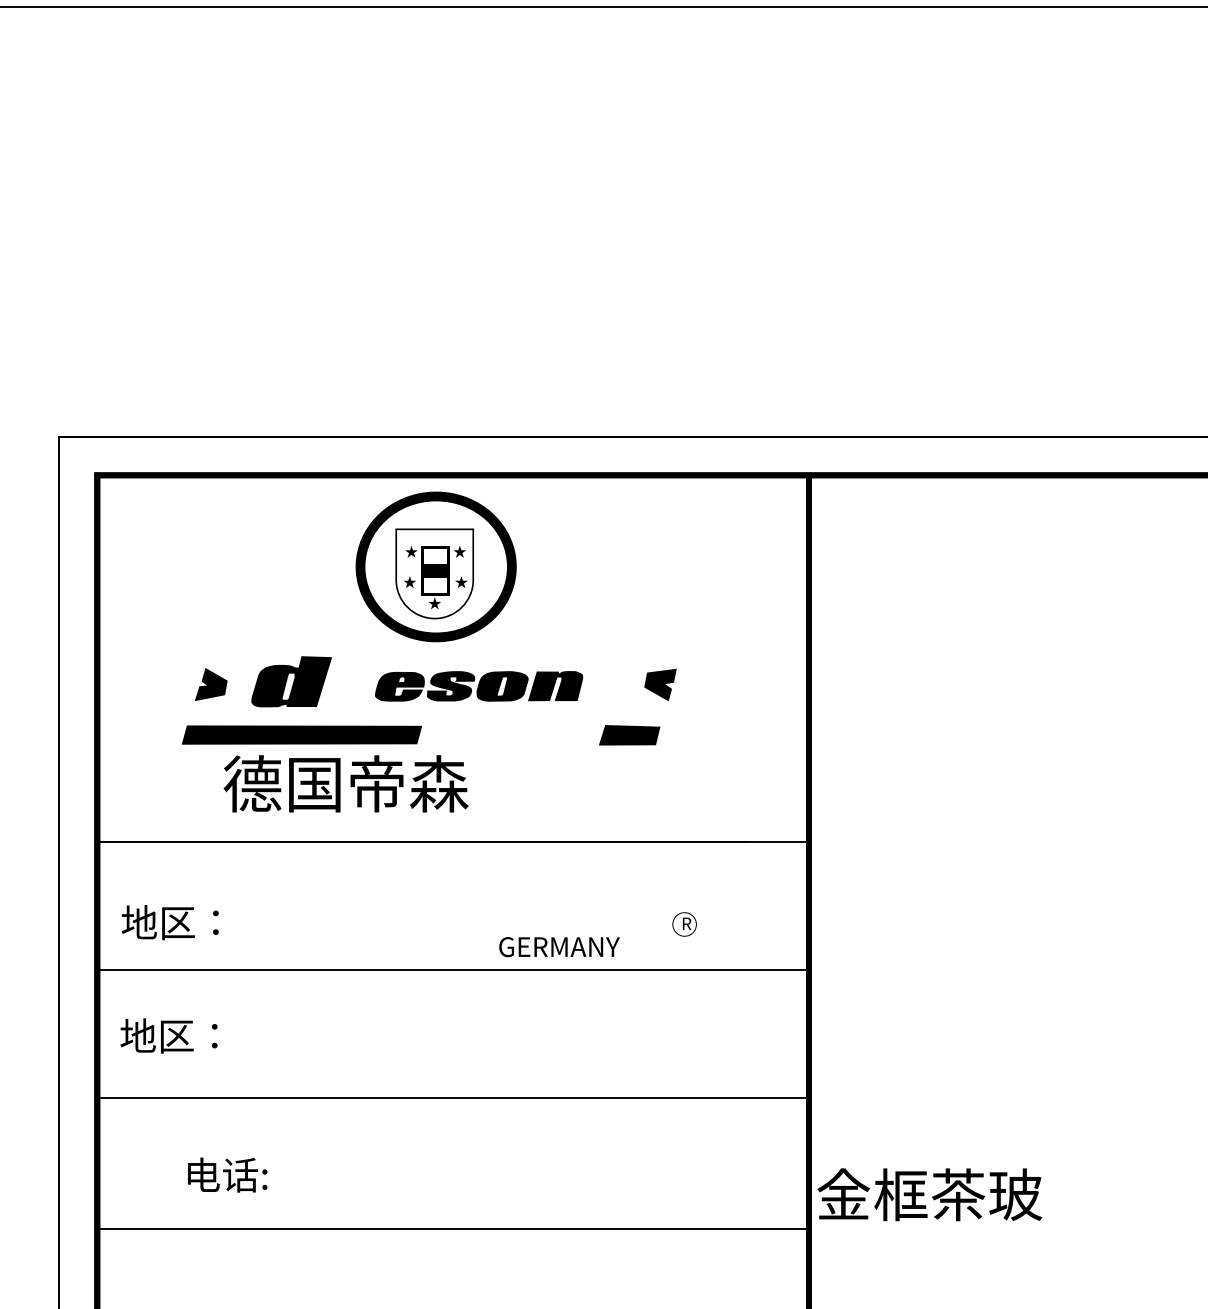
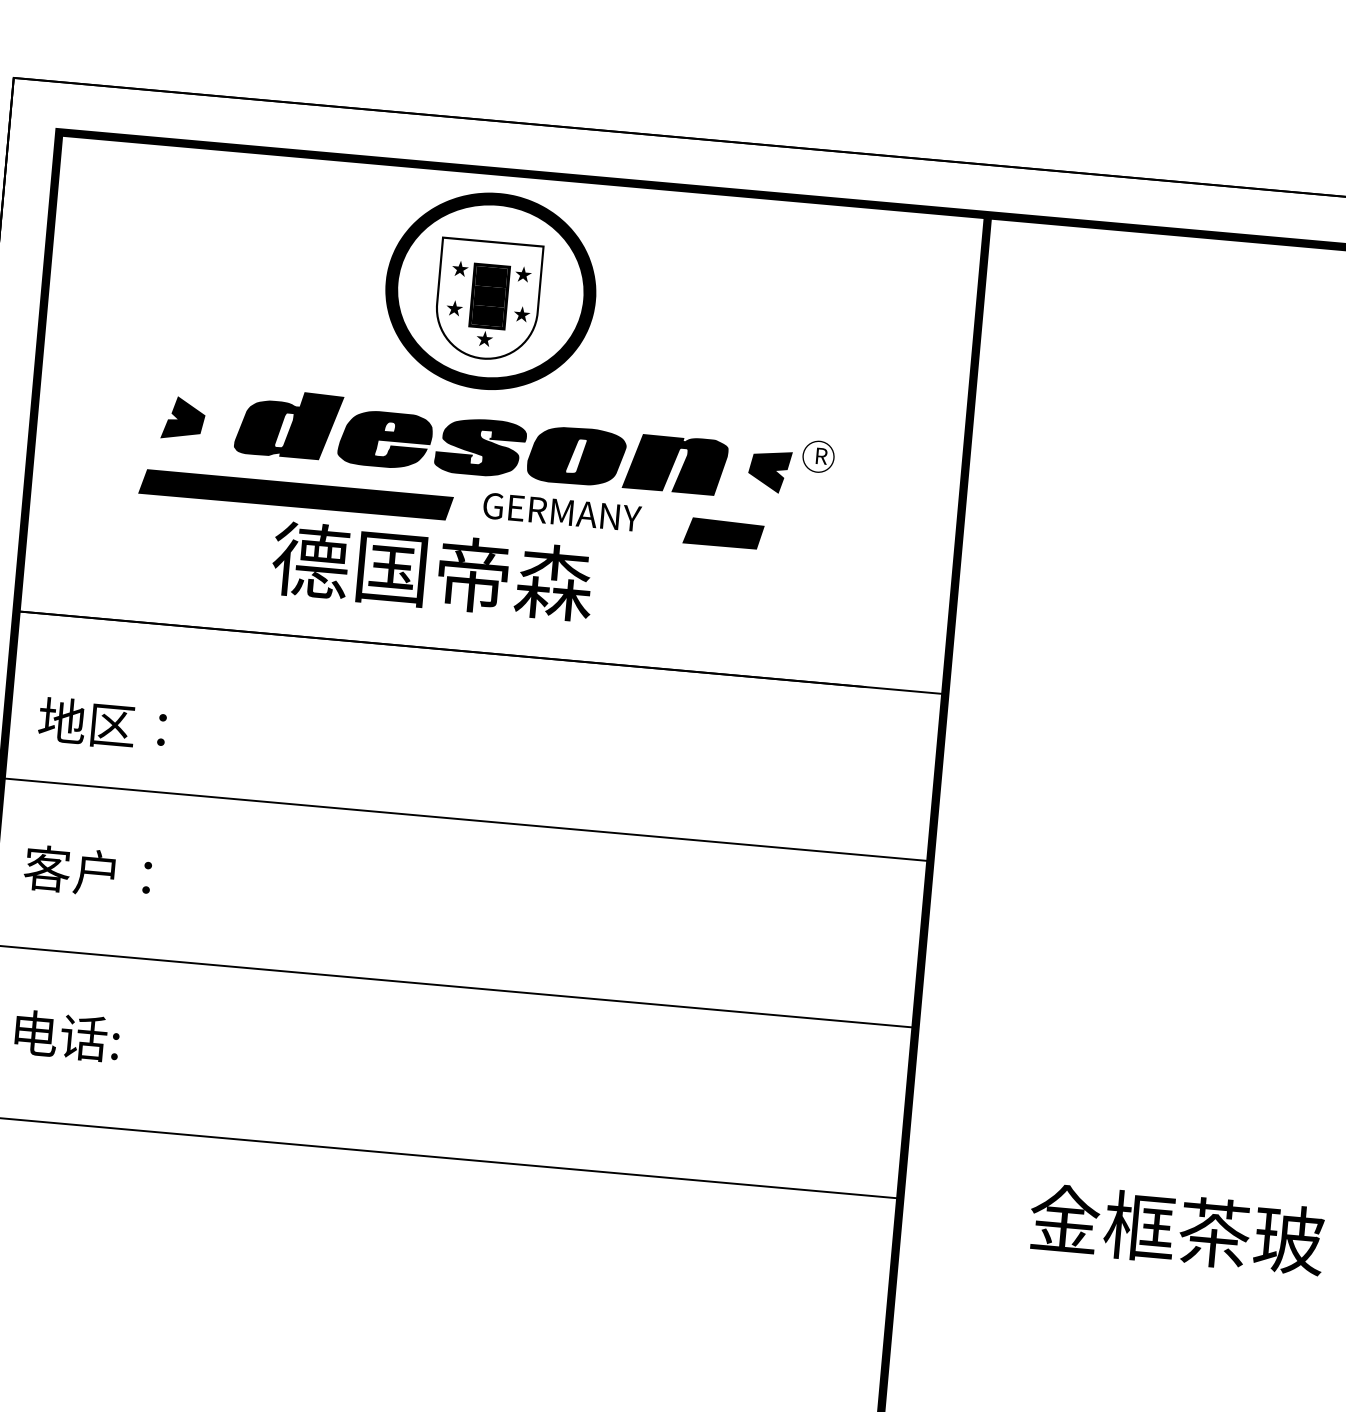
fill: (435, 555) -> (491, 276), added
fill: (435, 585) -> (487, 315), added
part: (478, 686) -> (532, 452), size x1.43
text: (345, 783) -> (432, 570), moved
text: (684, 924) -> (818, 456), moved
text: (559, 947) -> (562, 512), moved
text: (156, 1035) -> (71, 870), 地区： -> 客户：
text: (227, 1174) -> (67, 1035), moved
text: (929, 1194) -> (1176, 1229), moved

